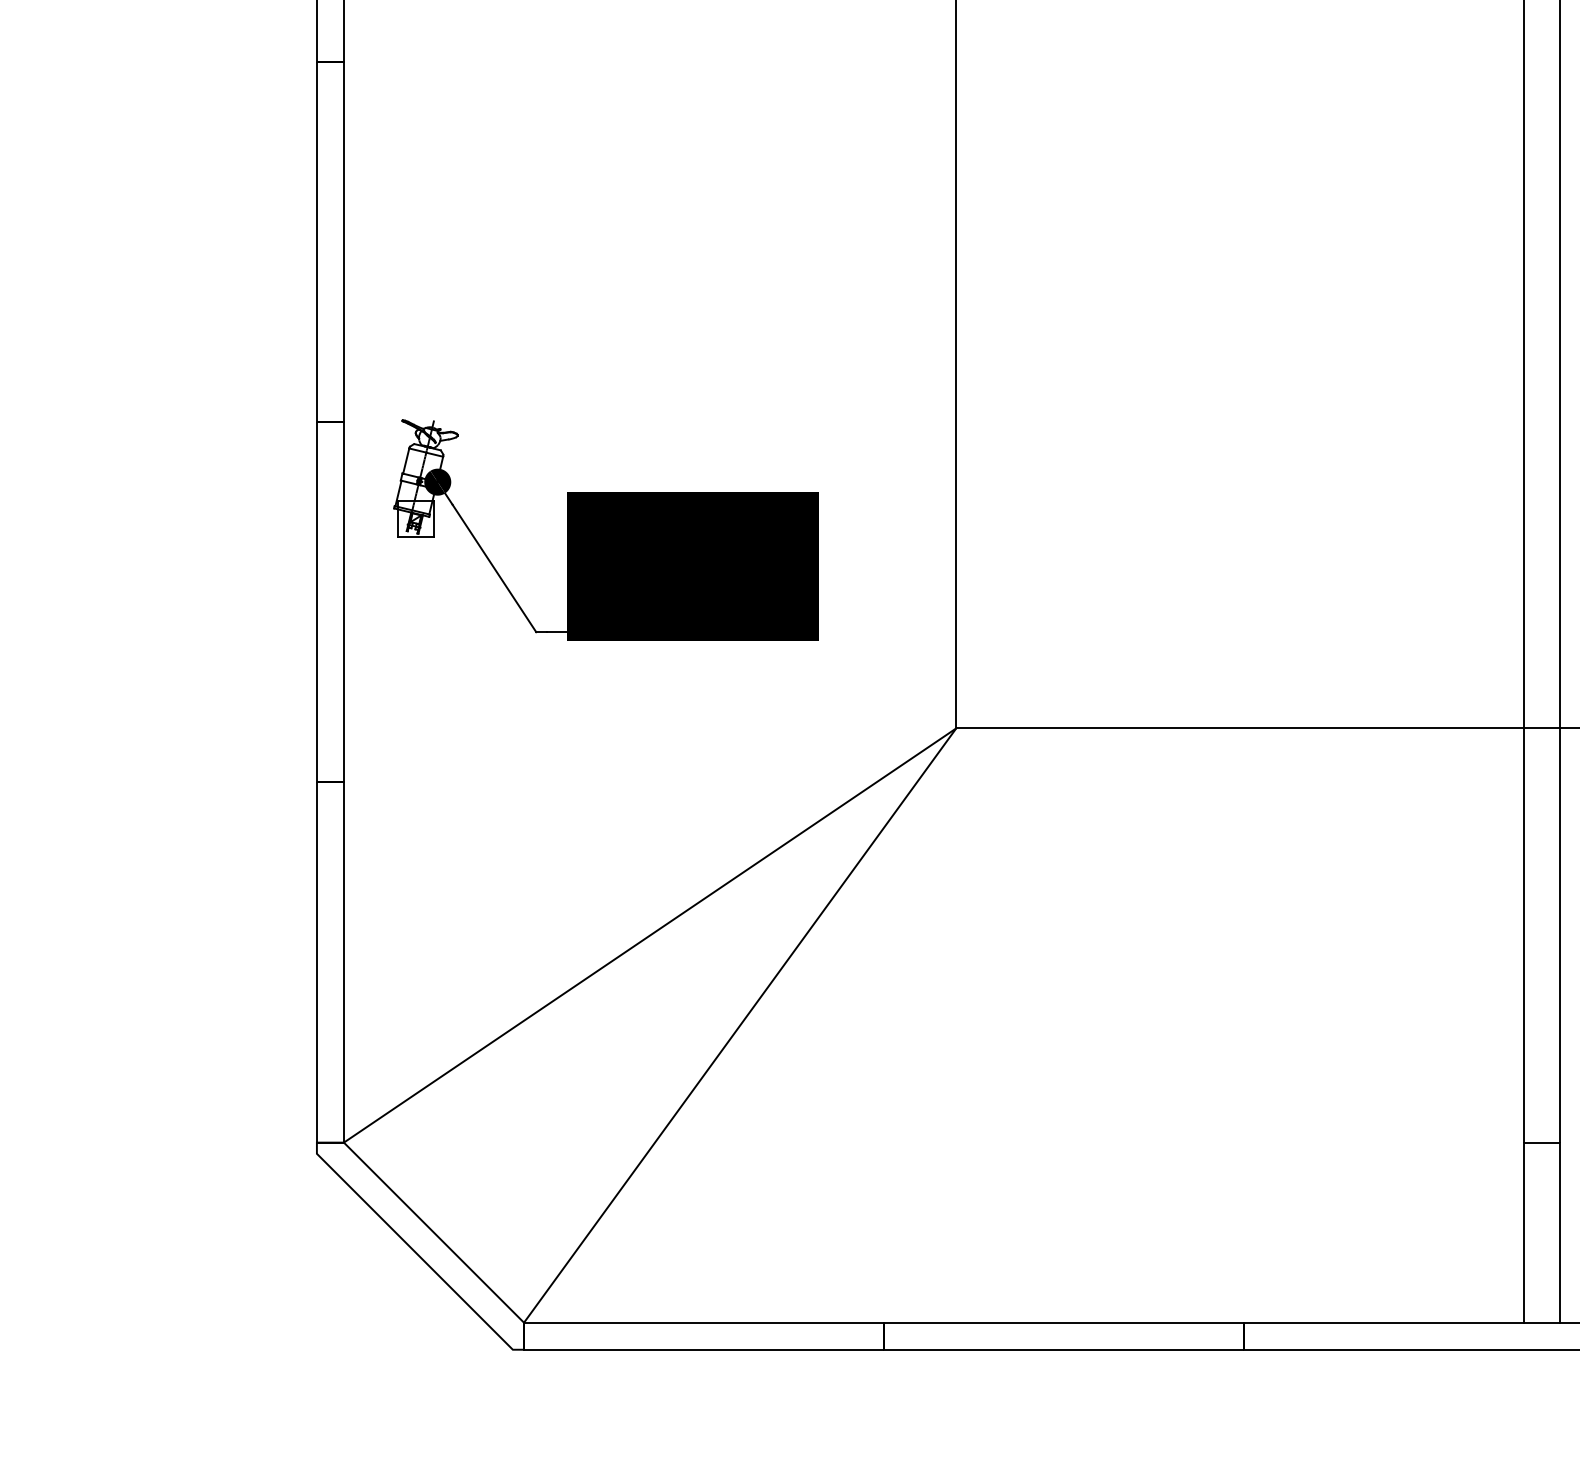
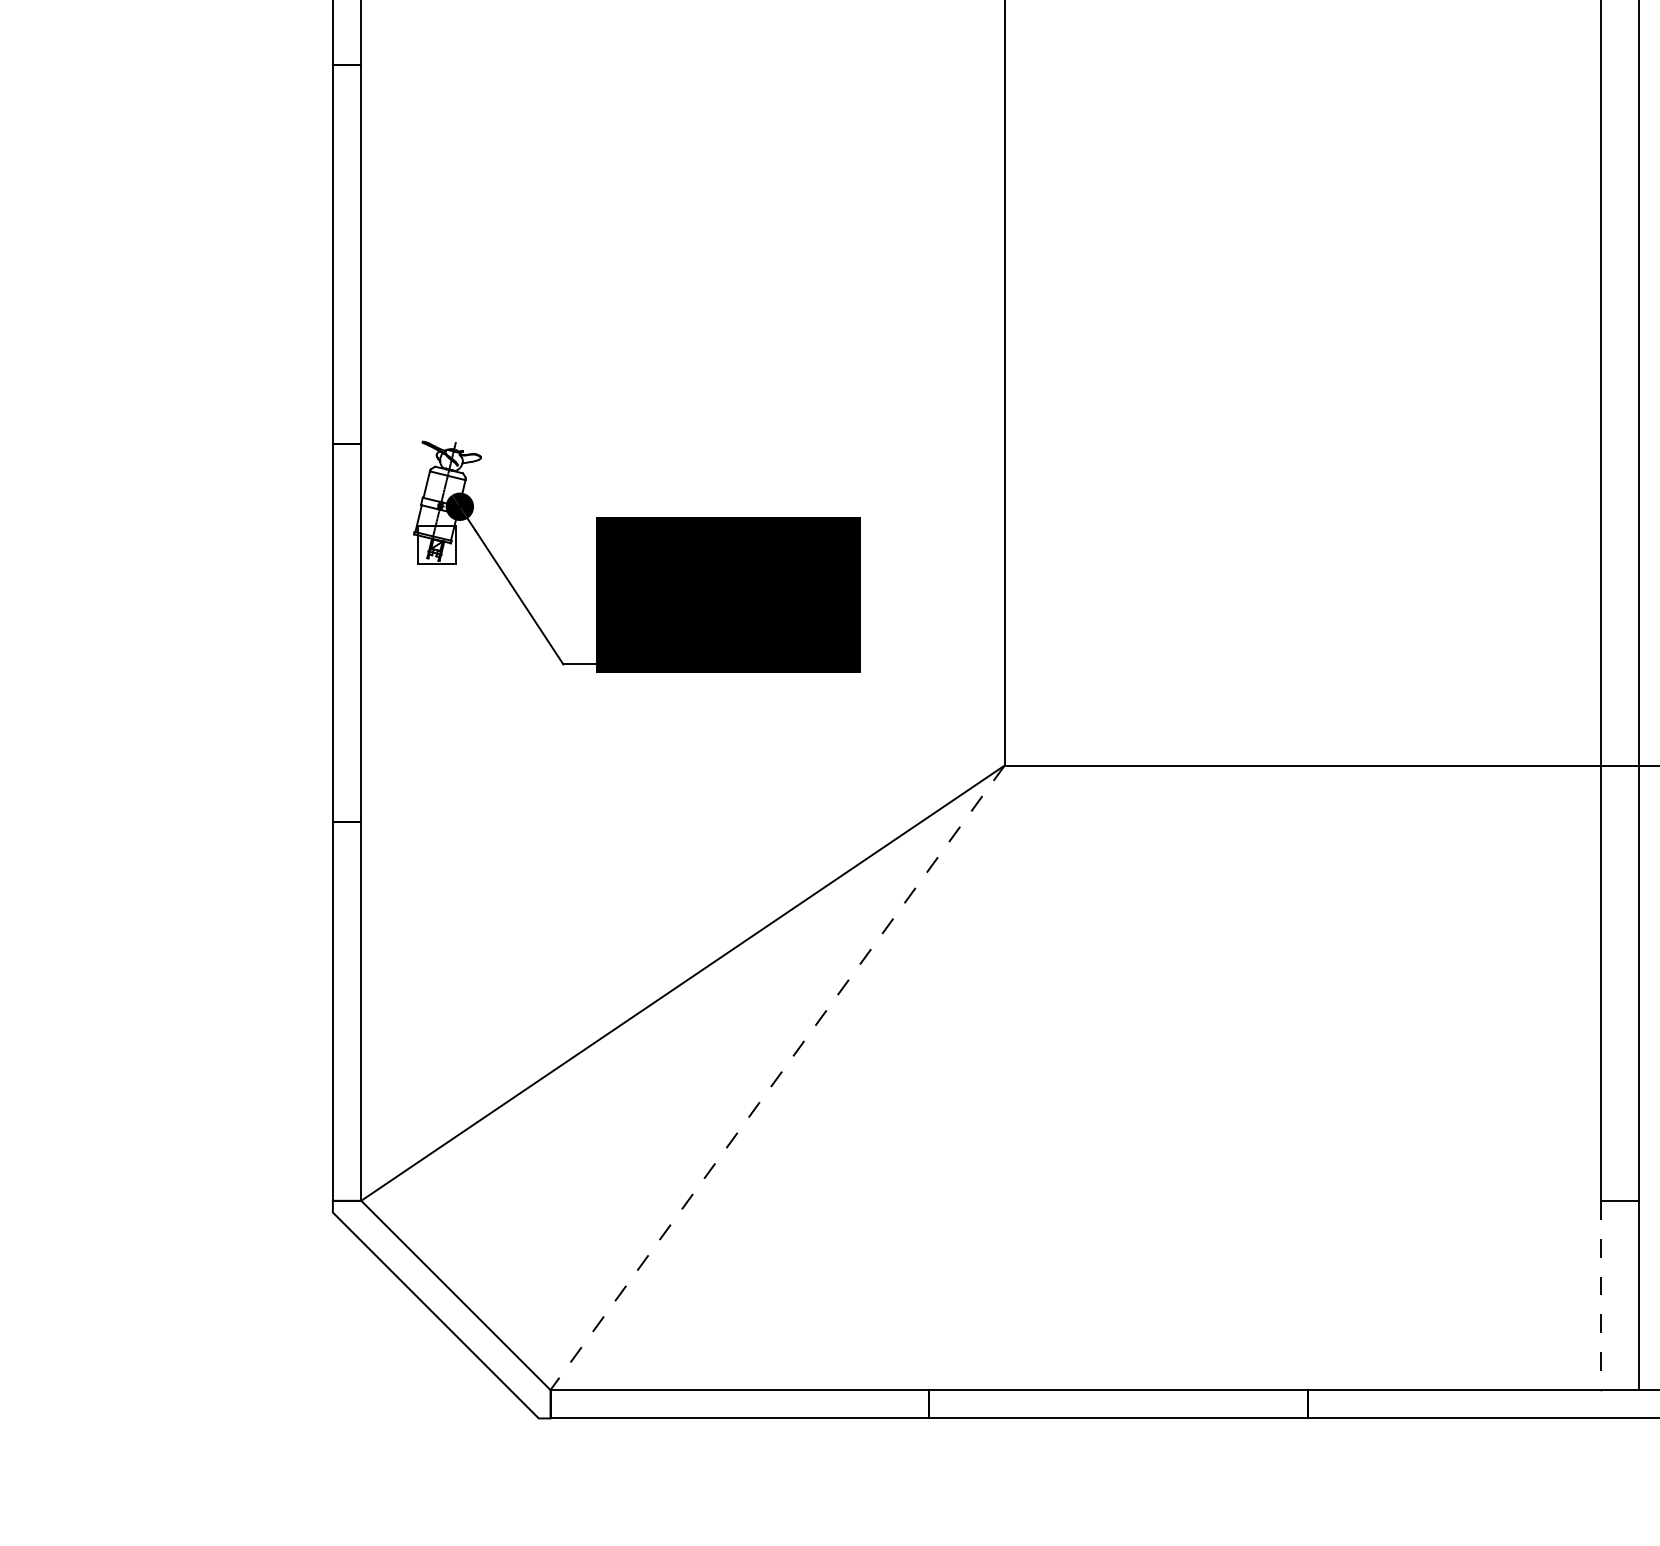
line: (739, 1025) -> (776, 1077), solid -> dashed
line: (1523, 1233) -> (1600, 1296), solid -> dashed

